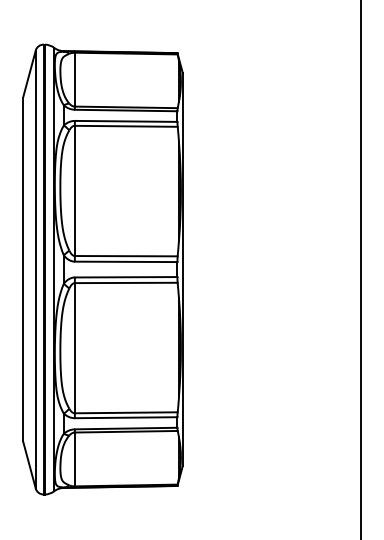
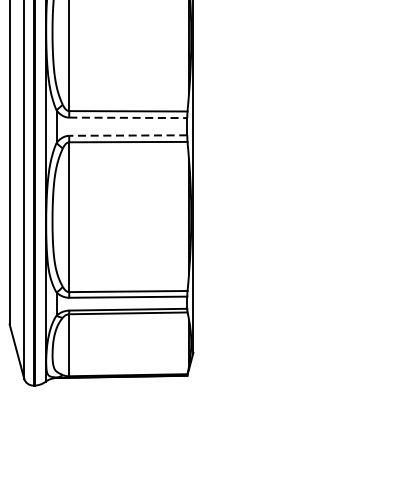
line: (126, 261) -> (128, 117), solid -> dashed
line: (125, 277) -> (127, 135), solid -> dashed

